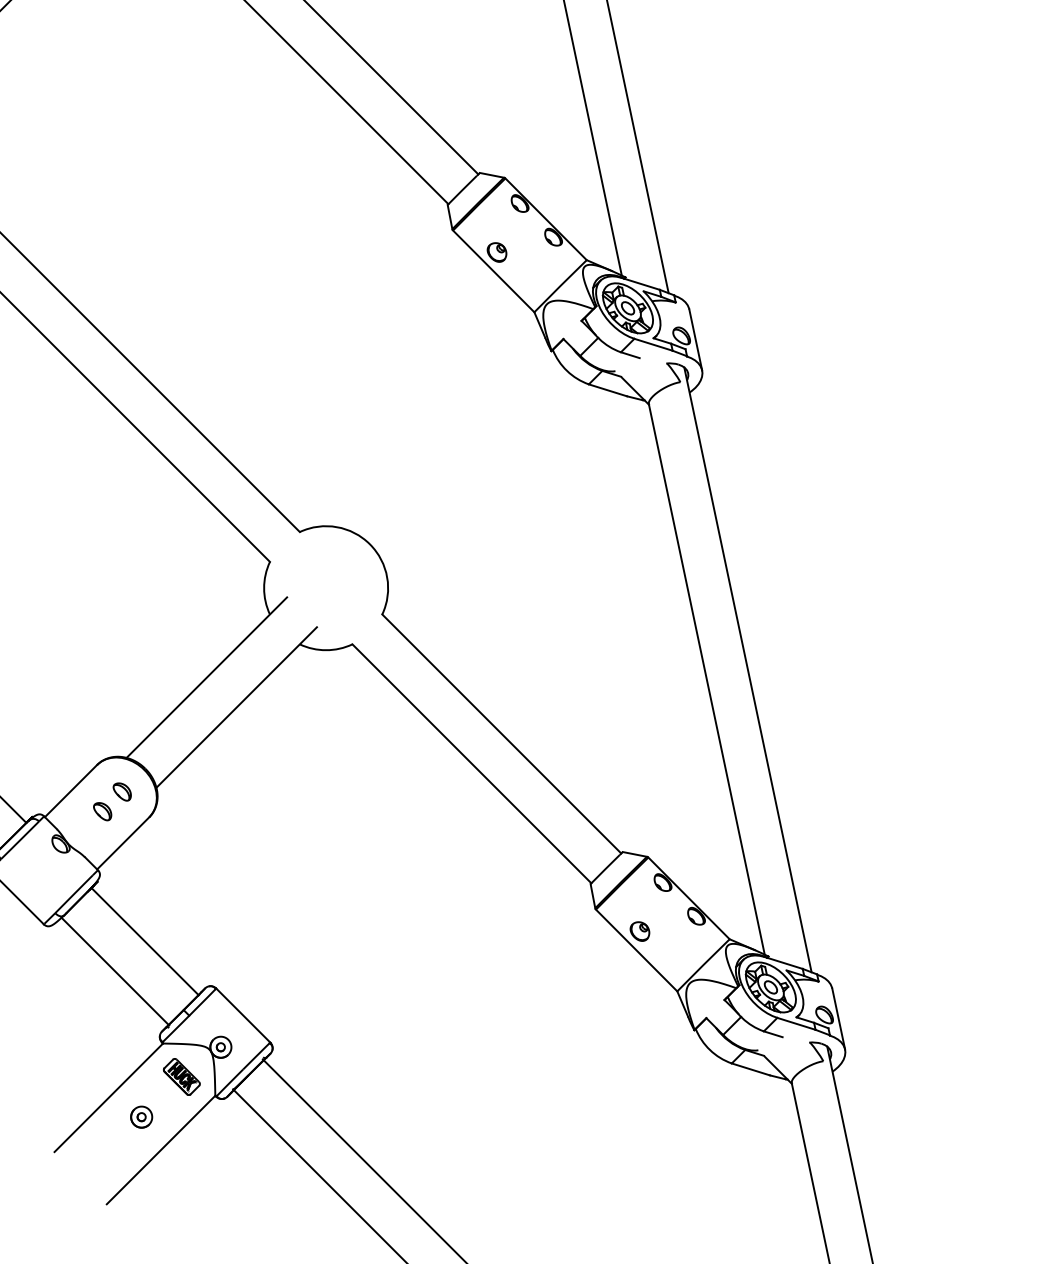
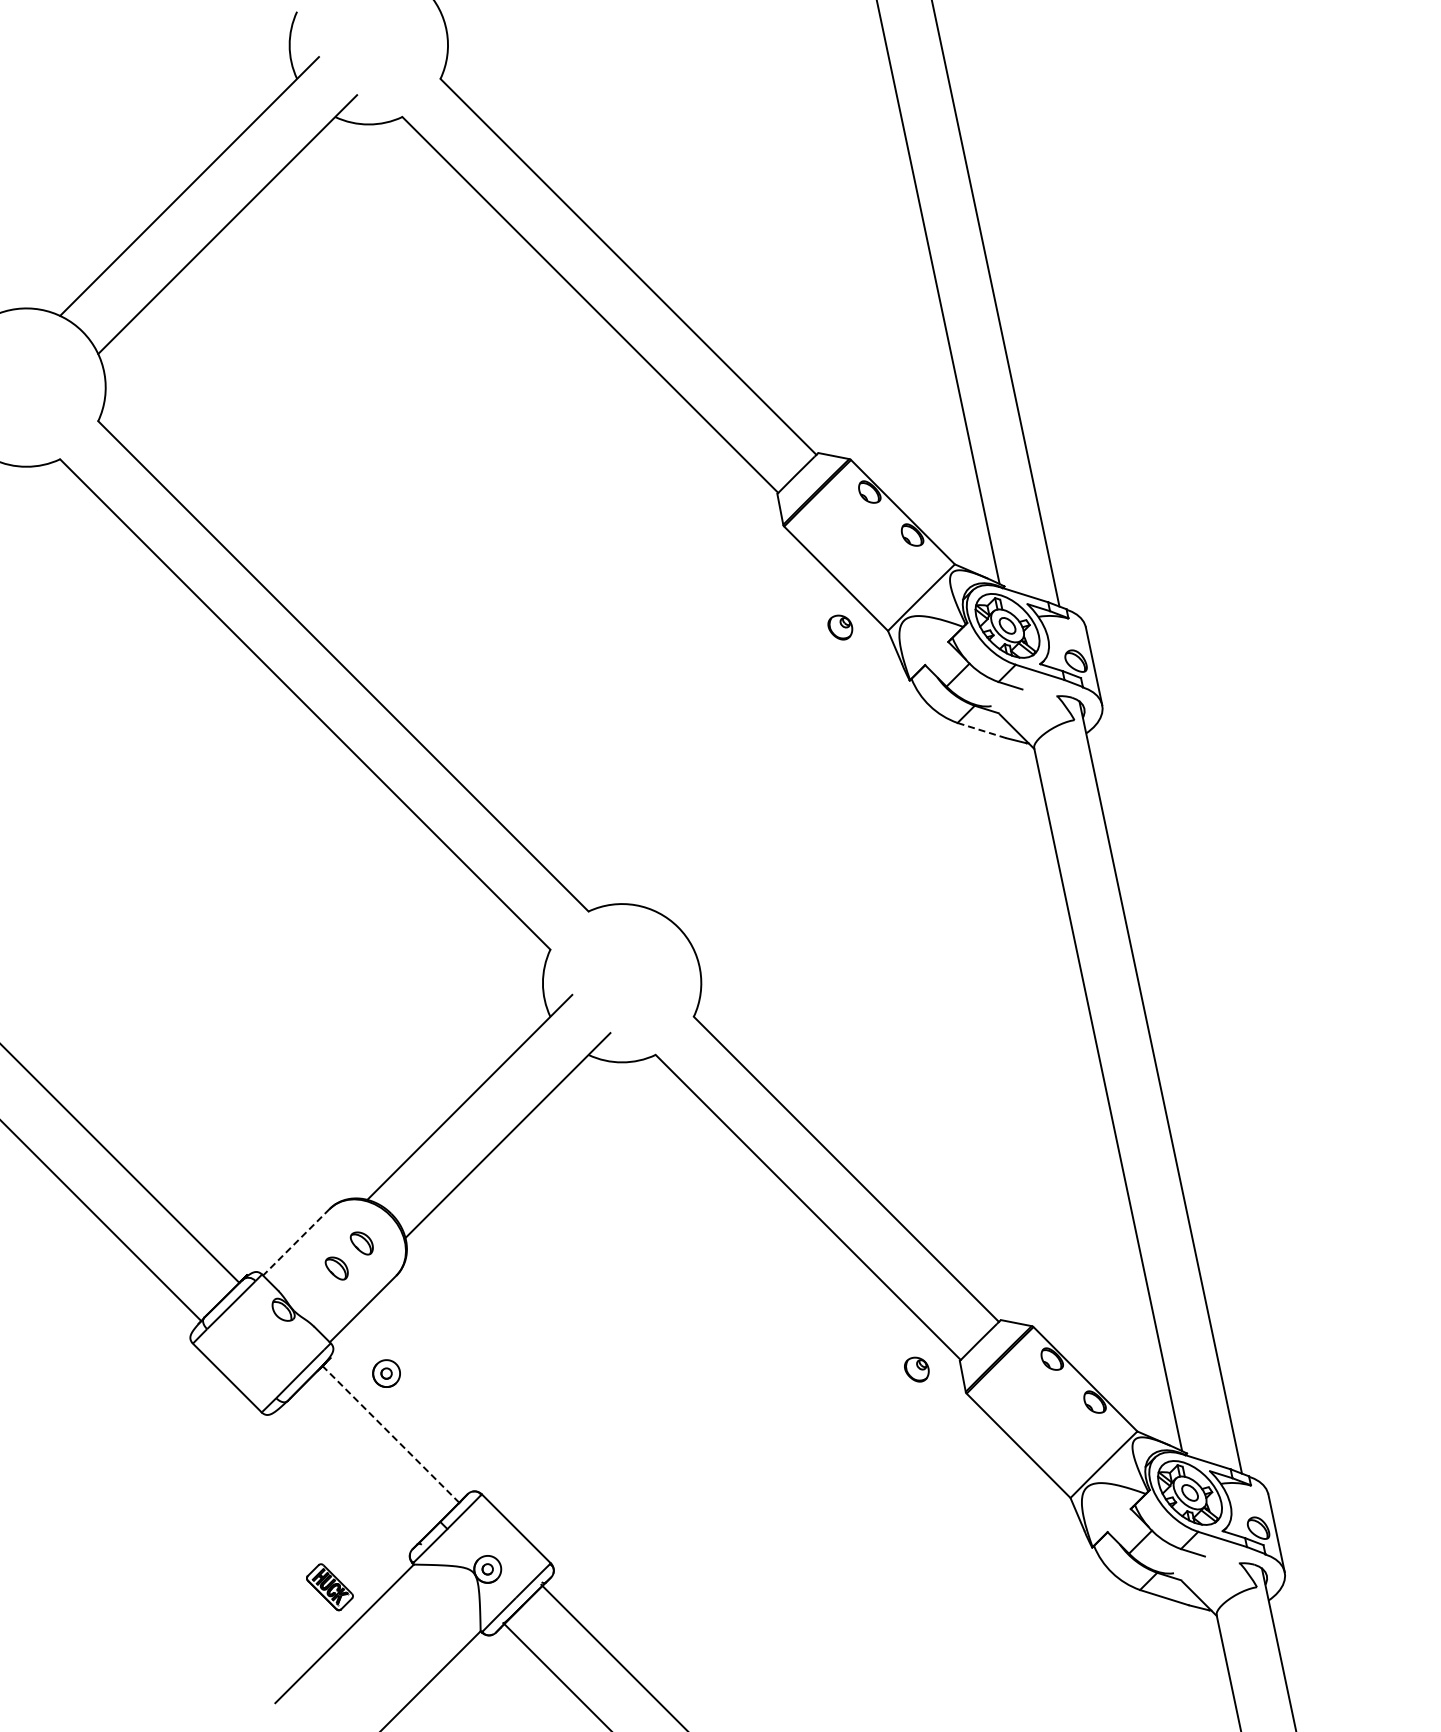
part: (497, 252) -> (840, 627), moved
line: (607, 390) -> (981, 730), solid -> dashed
line: (71, 791) -> (296, 1242), solid -> dashed
part: (639, 931) -> (916, 1369), moved
line: (144, 941) -> (390, 1434), solid -> dashed
line: (114, 971) -> (352, 1472), removed
part: (181, 1077) -> (329, 1587), moved
part: (141, 1117) -> (386, 1373), moved

